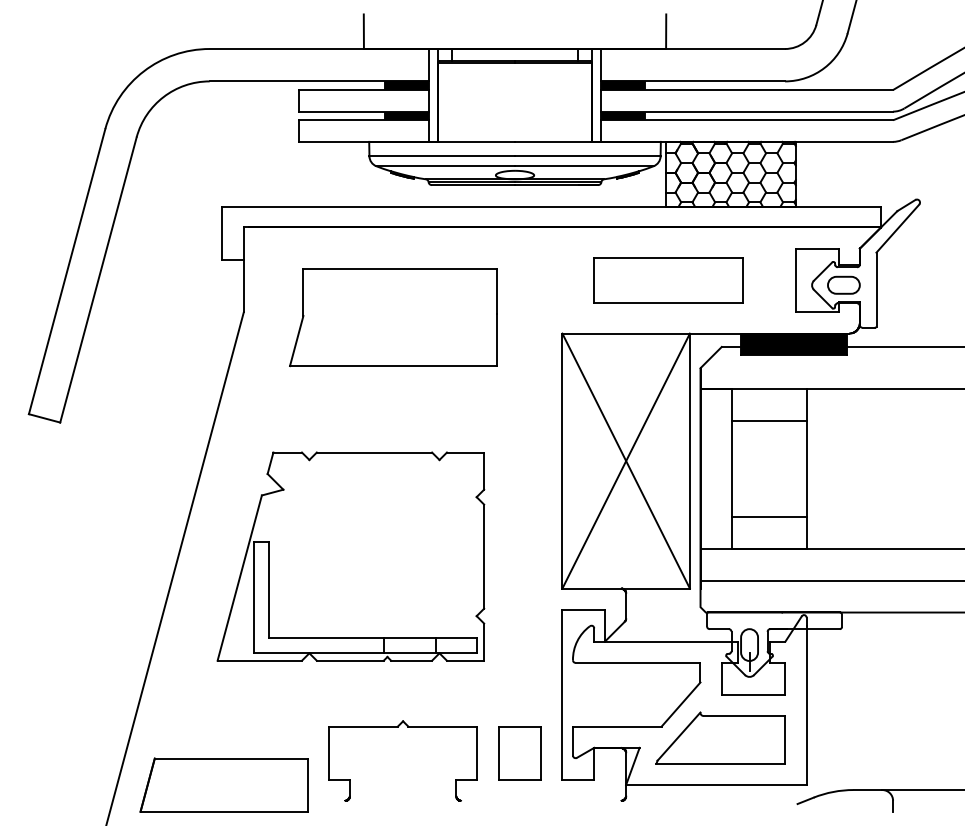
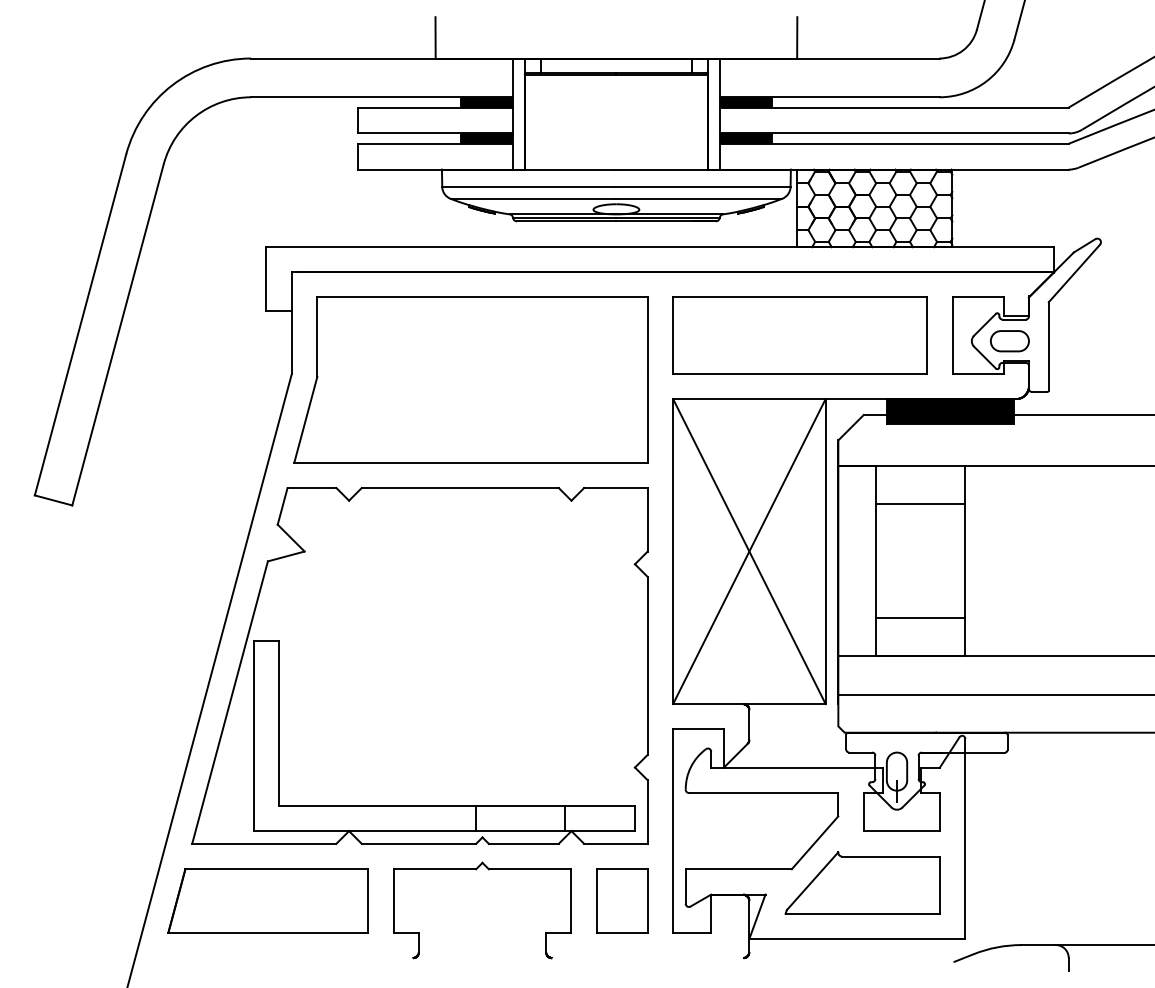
part: (668, 280) -> (800, 335), size x1.43
part: (392, 317) -> (469, 379), size x1.43
part: (350, 556) -> (419, 665), size x1.43
part: (223, 784) -> (267, 900), moved

